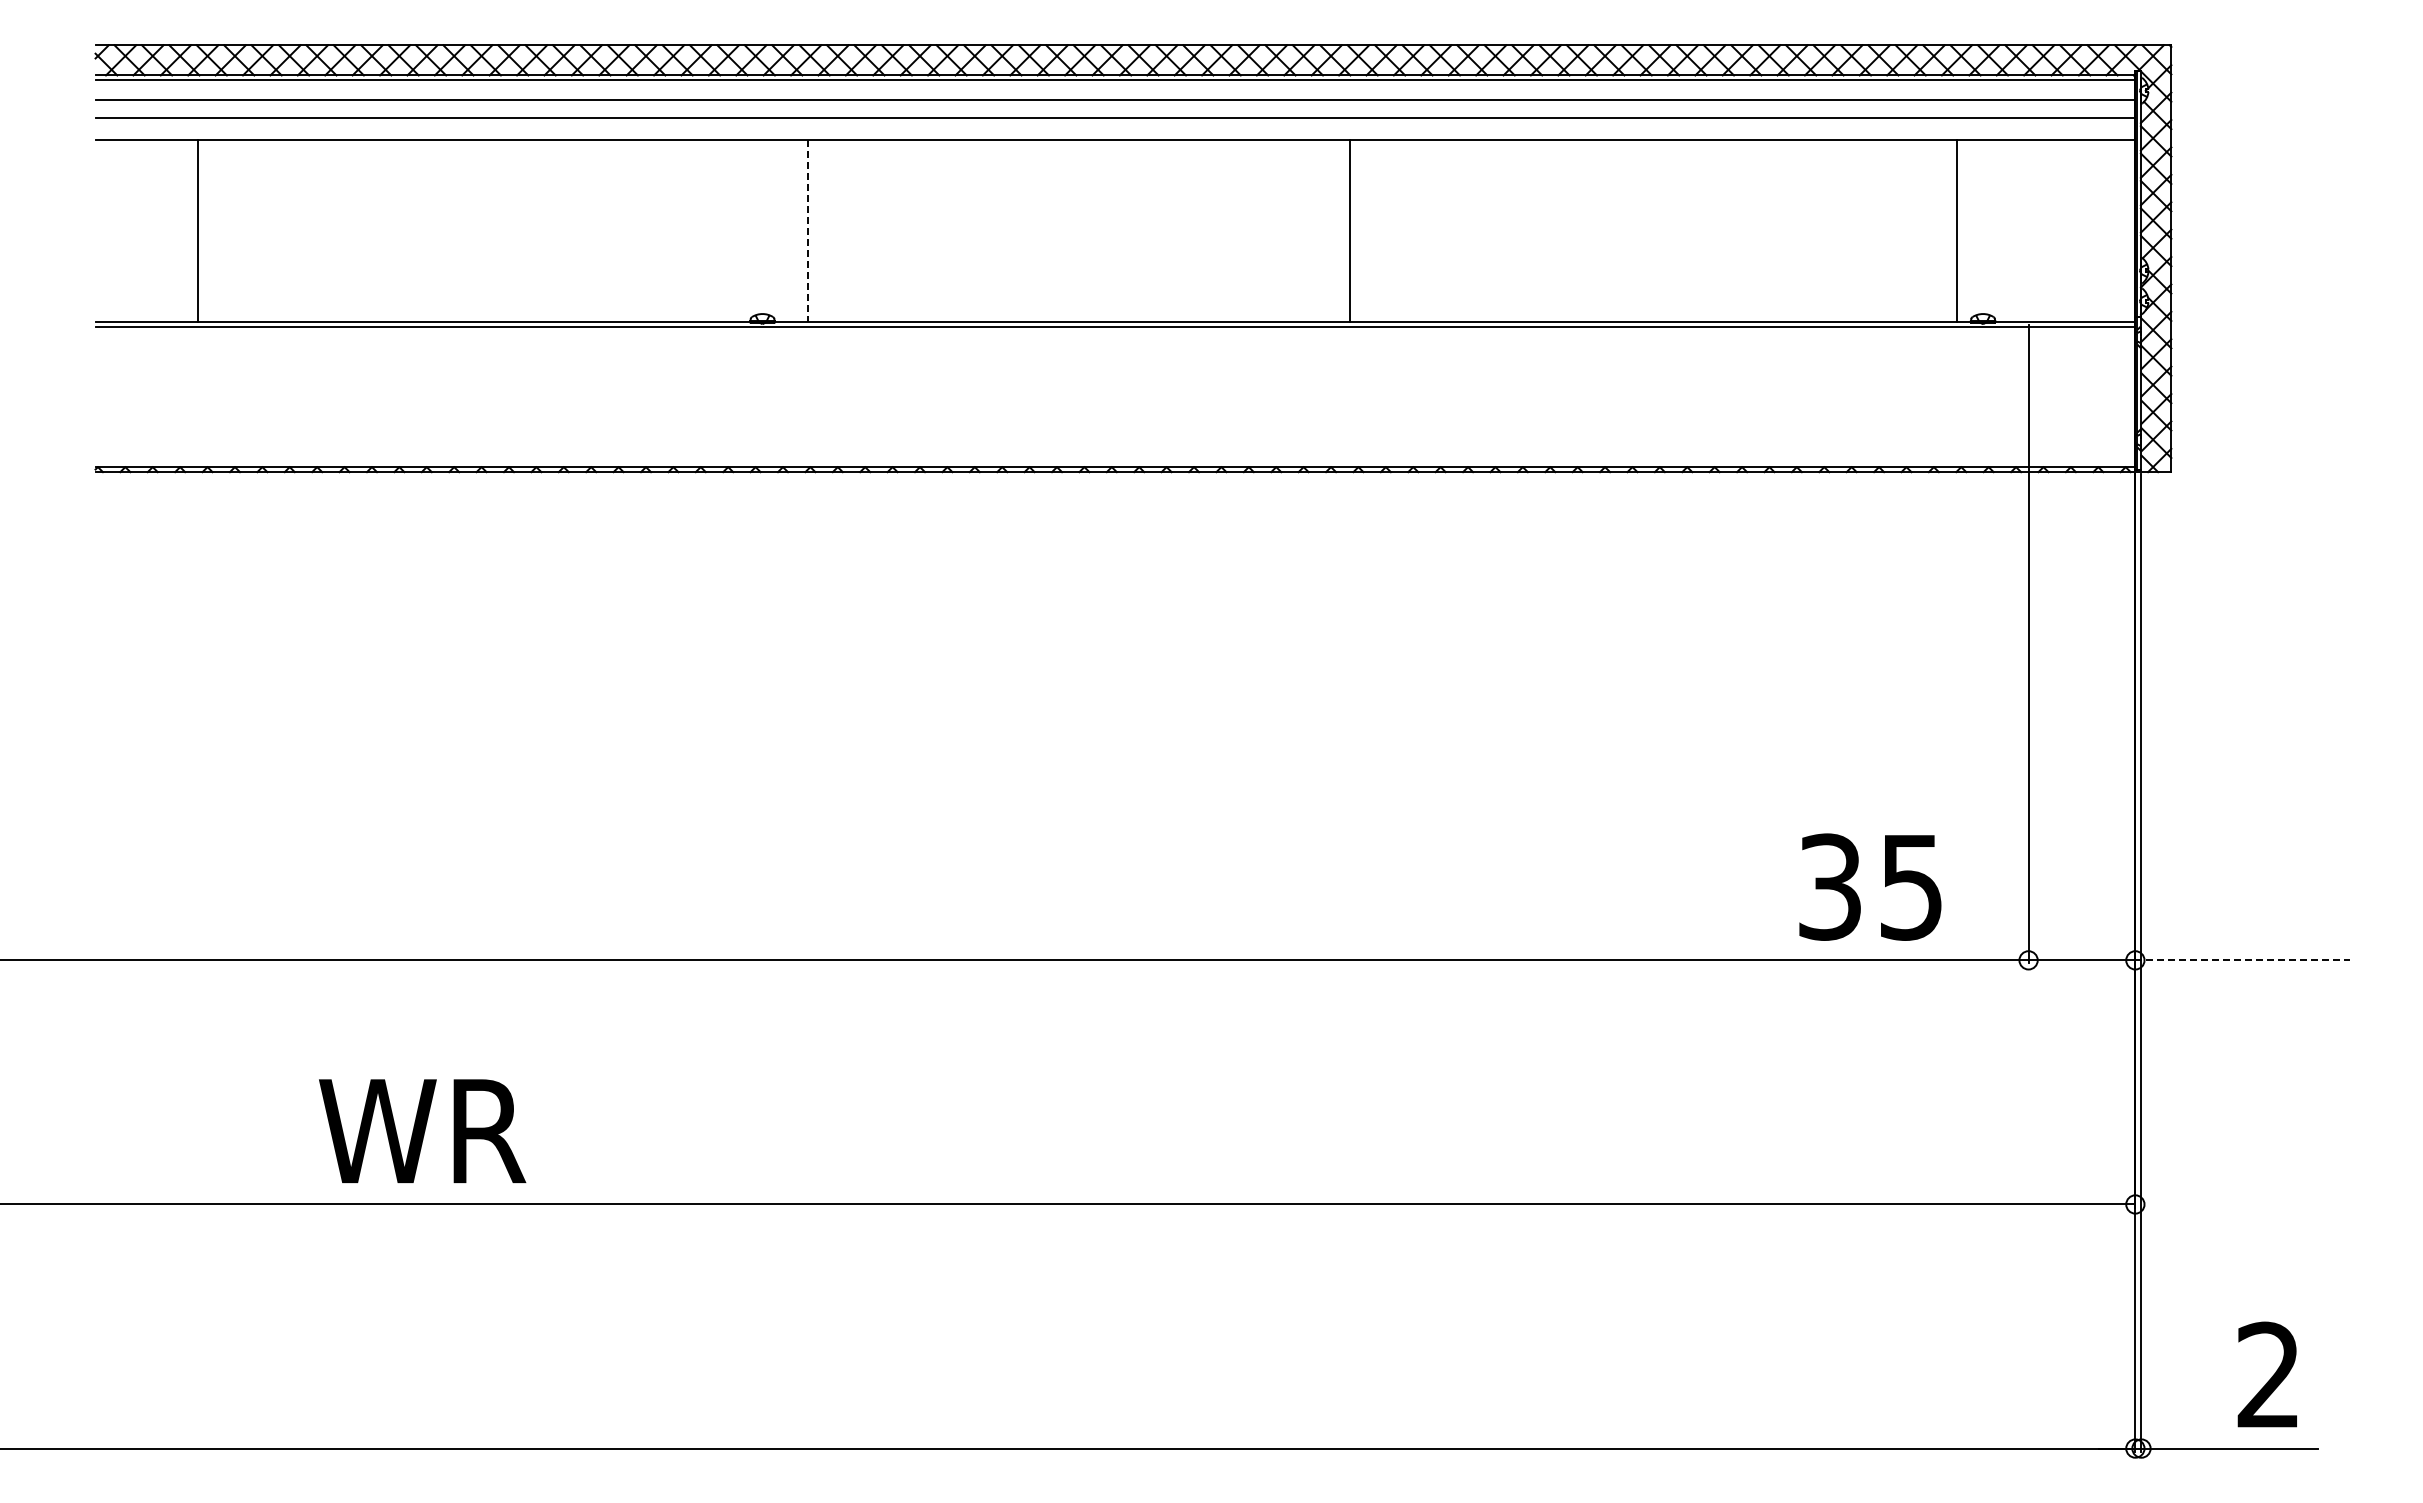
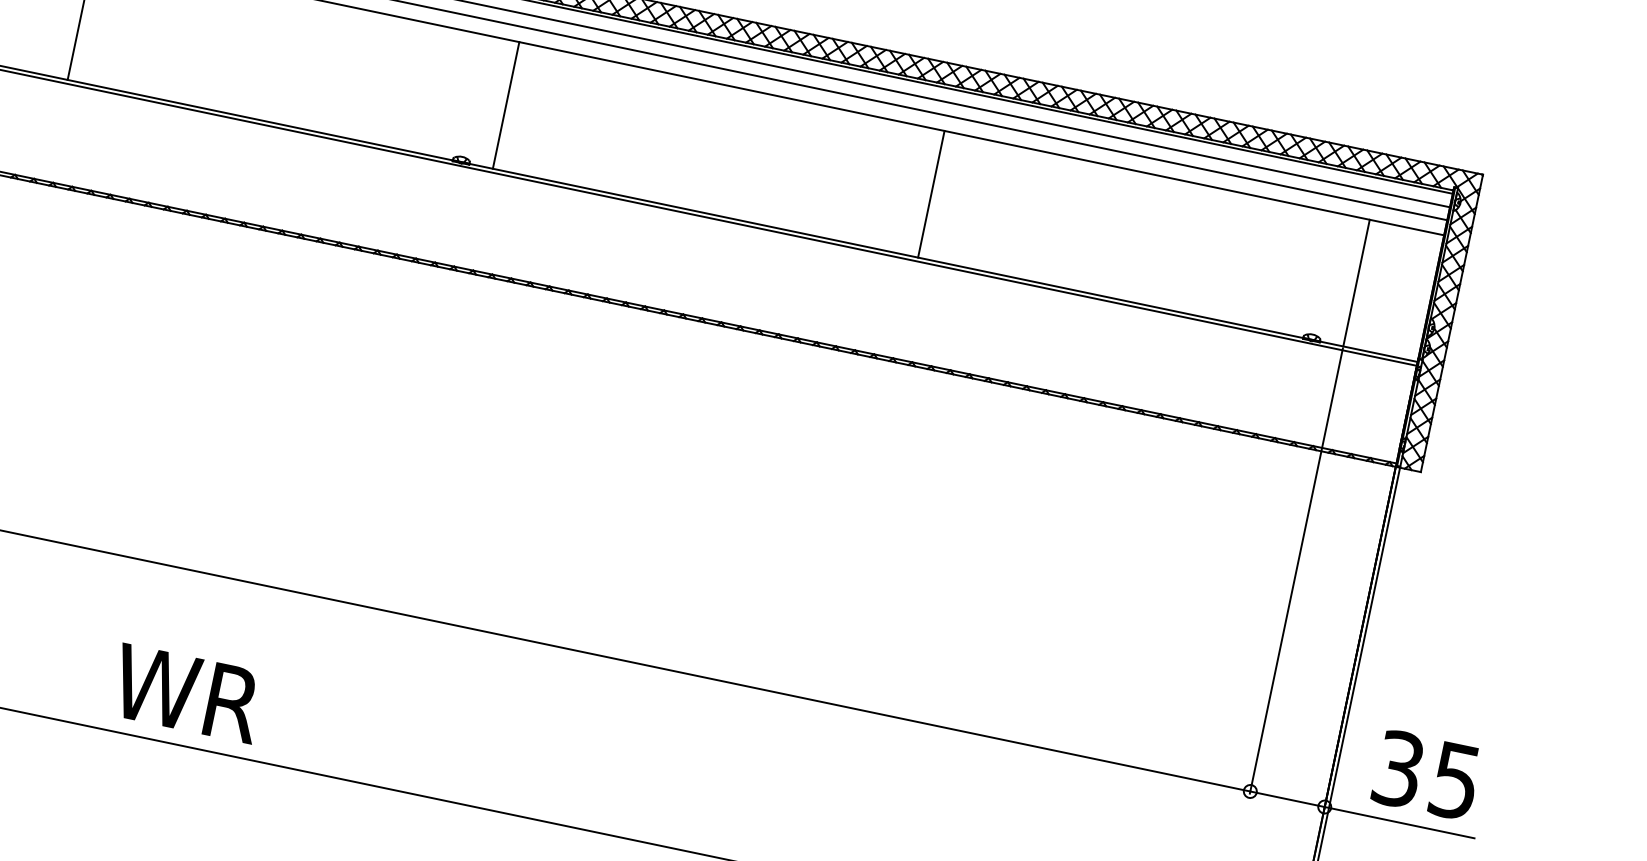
line: (808, 230) -> (506, 105), dashed -> solid
line: (1350, 230) -> (931, 194), moved
line: (1956, 230) -> (1356, 282), moved
text: (1870, 886) -> (1426, 774), moved
line: (2243, 960) -> (1400, 822), dashed -> solid
text: (422, 1130) -> (187, 693), moved

